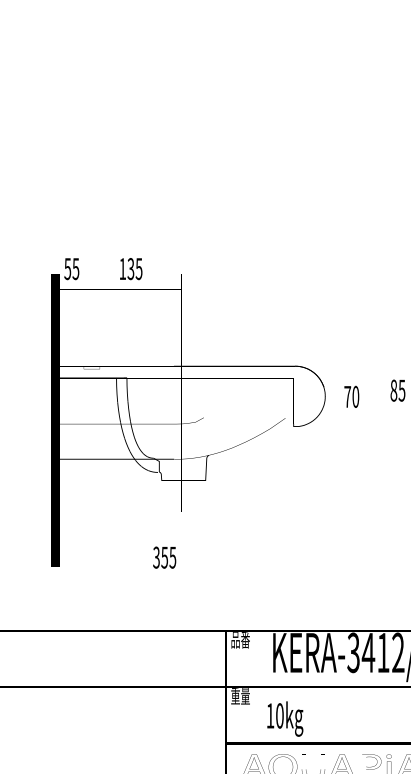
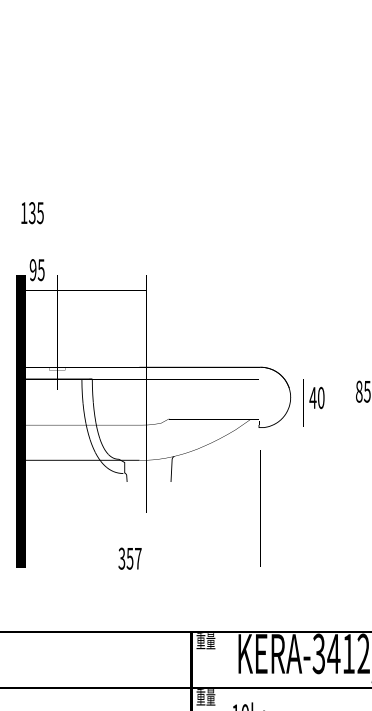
text: (67, 268) -> (32, 269), 55 -> 95
text: (131, 269) -> (32, 213), moved
text: (347, 396) -> (312, 397), 70 -> 40
text: (172, 557) -> (137, 558), 355 -> 357
text: (240, 640) -> (205, 641), 品番 -> 重量

